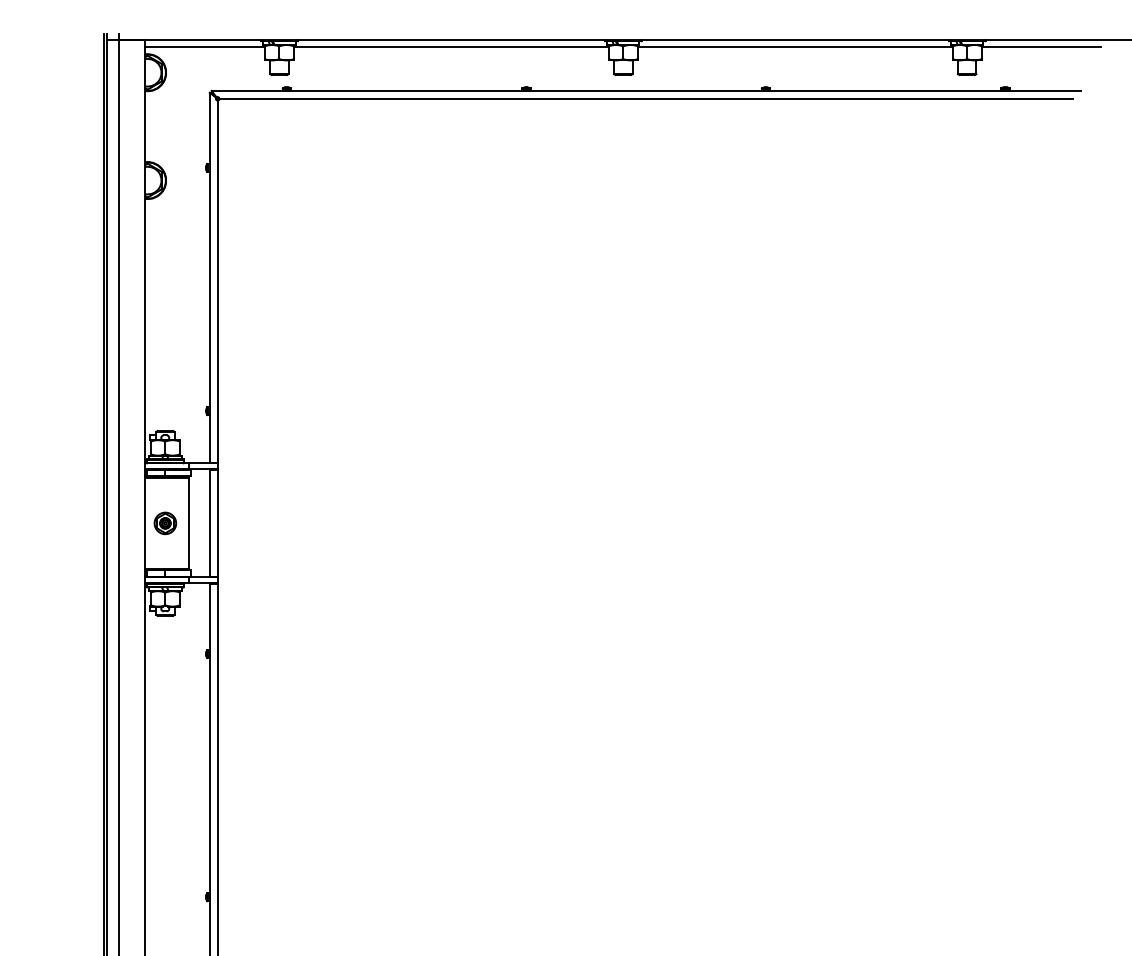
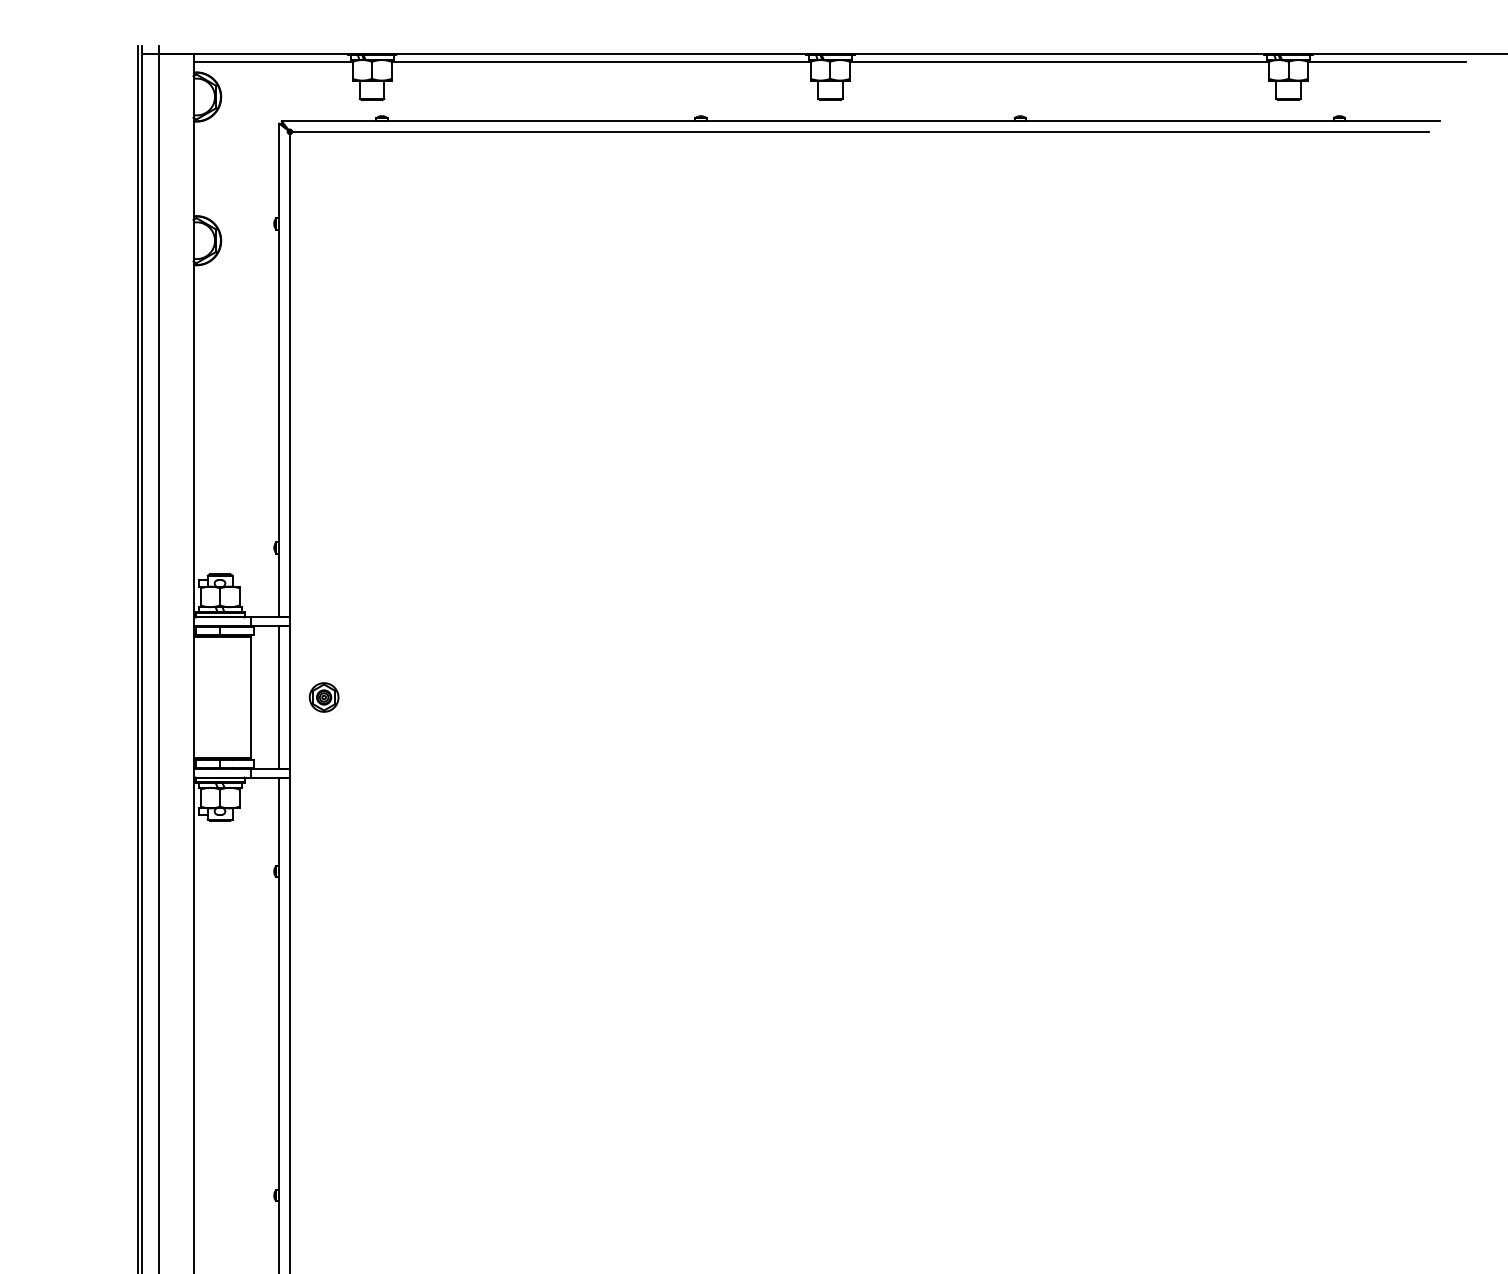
part: (165, 523) -> (324, 697), moved

